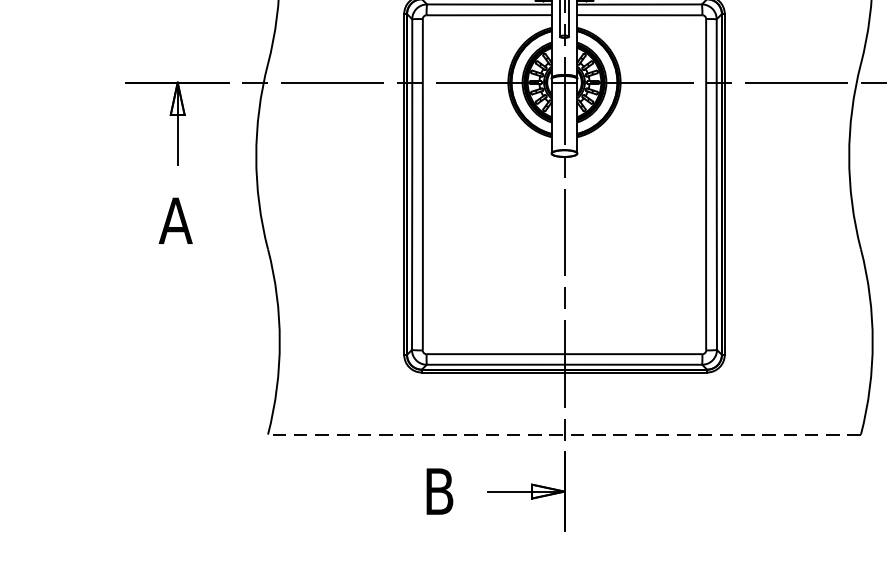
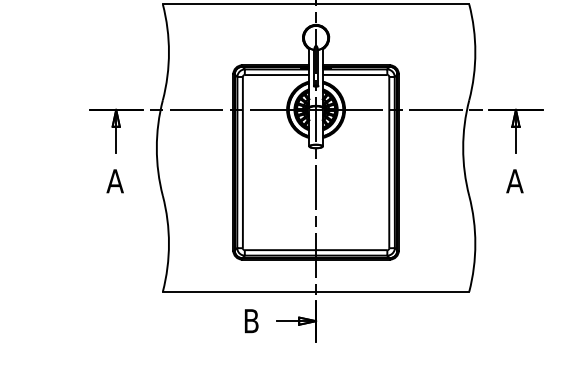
line: (563, 434) -> (315, 291), dashed -> solid

